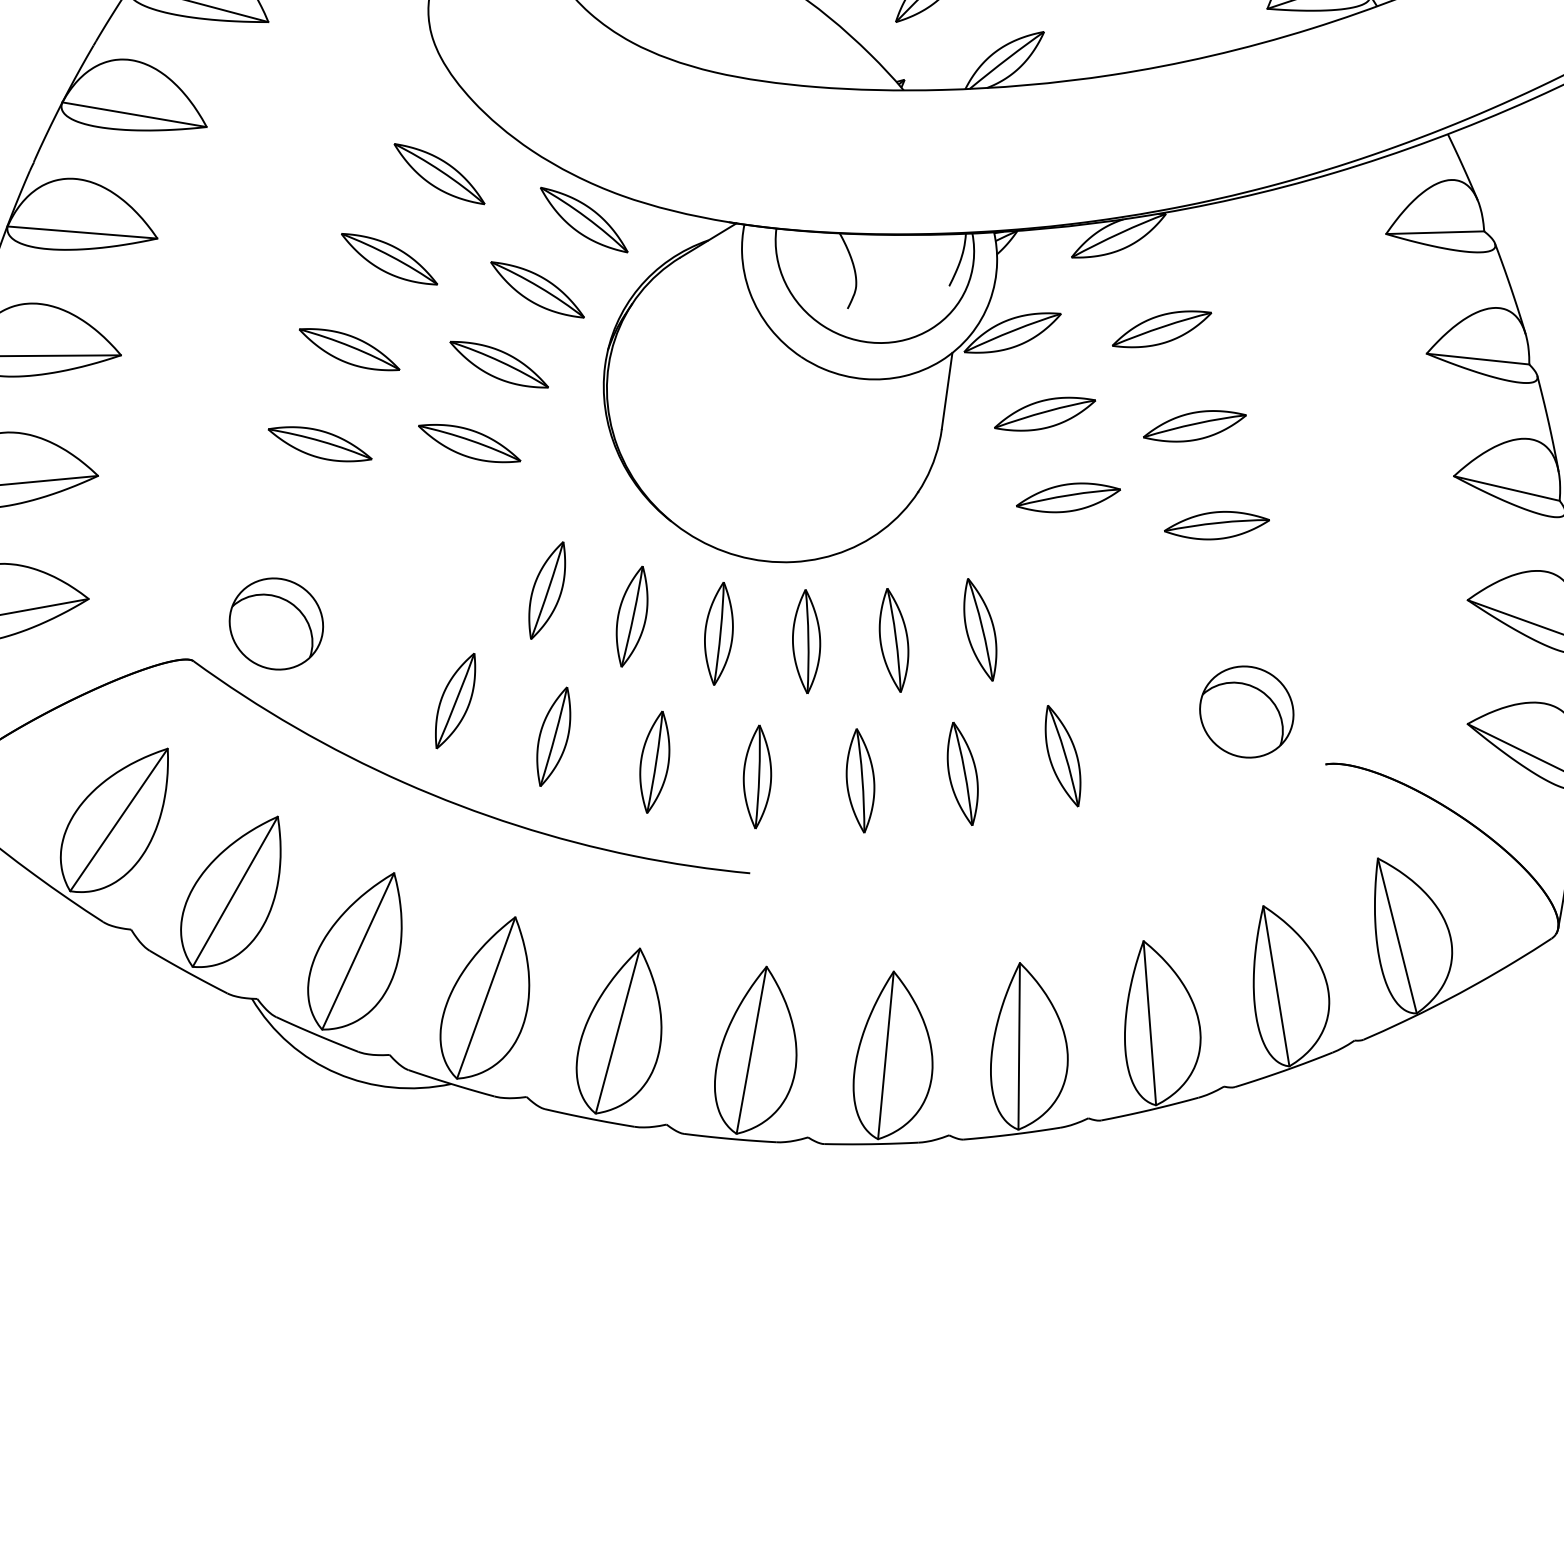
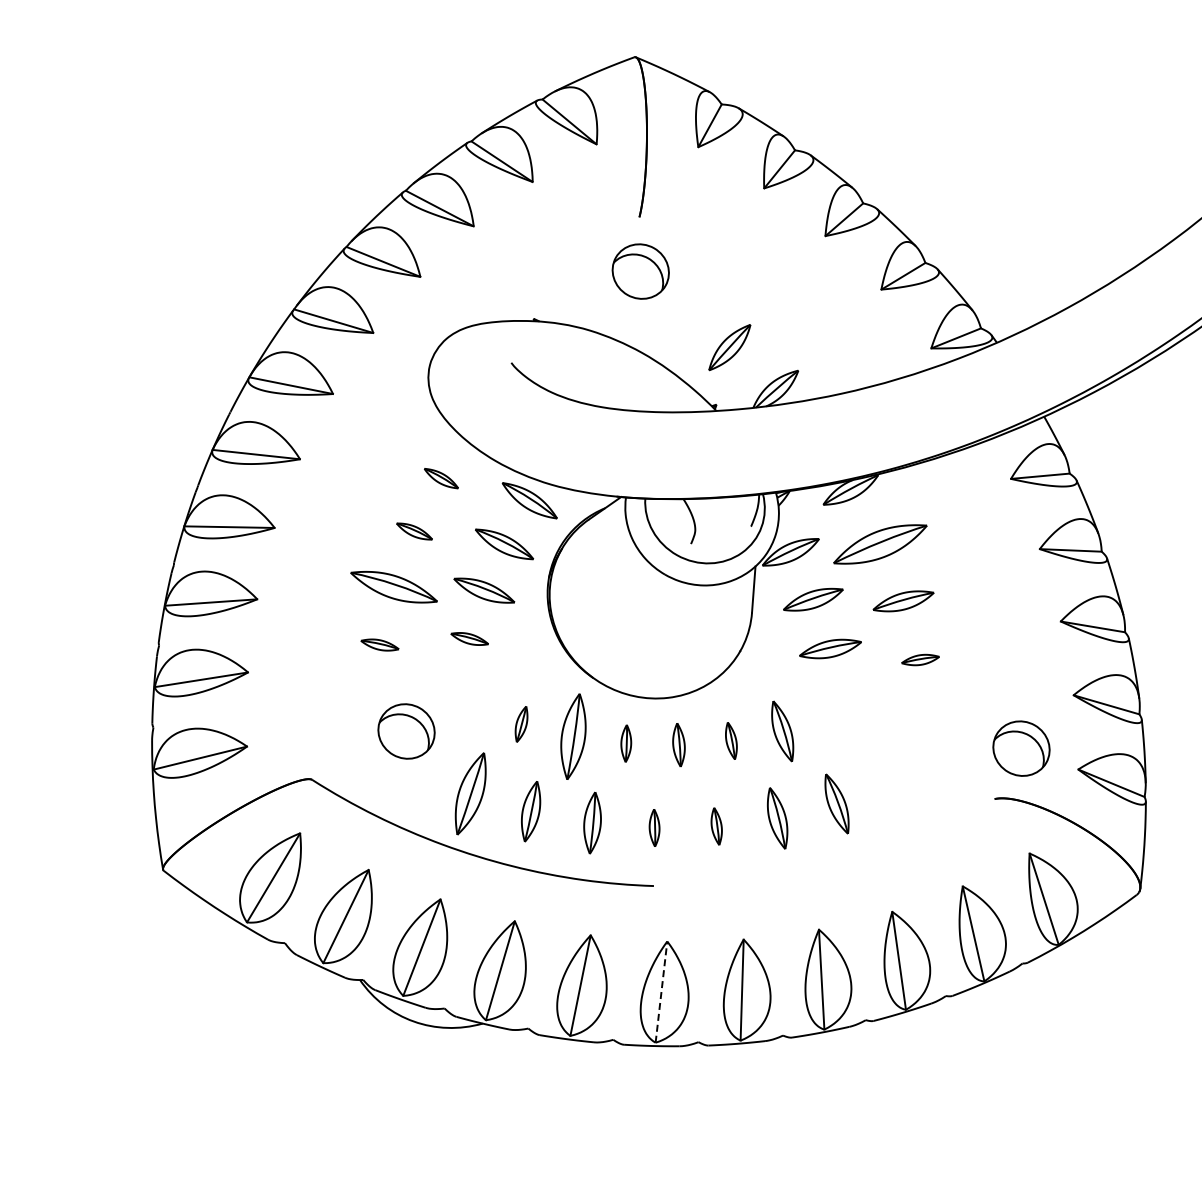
part: (439, 173) -> (441, 478), size x0.6
part: (389, 259) -> (414, 531), size x0.6
part: (1160, 329) -> (879, 544), size x1.6
part: (348, 349) -> (393, 587), size x1.4
part: (469, 442) -> (469, 638), size x0.6
part: (319, 443) -> (379, 644), size x0.6
part: (1216, 524) -> (920, 659), size x0.6
part: (547, 590) -> (521, 724), size x0.6
part: (632, 616) -> (573, 736), size x1.4
part: (276, 624) -> (406, 731), moved
part: (719, 633) -> (626, 743), size x0.6
part: (894, 639) -> (731, 740), size x0.6
part: (805, 640) -> (678, 744), size x0.7
part: (455, 700) -> (470, 793), size x1.4
part: (1246, 711) -> (1021, 748), moved
part: (757, 776) -> (654, 827), size x0.6
part: (860, 780) -> (716, 826), size x0.6
line: (751, 1050) -> (661, 992), solid -> dashed

